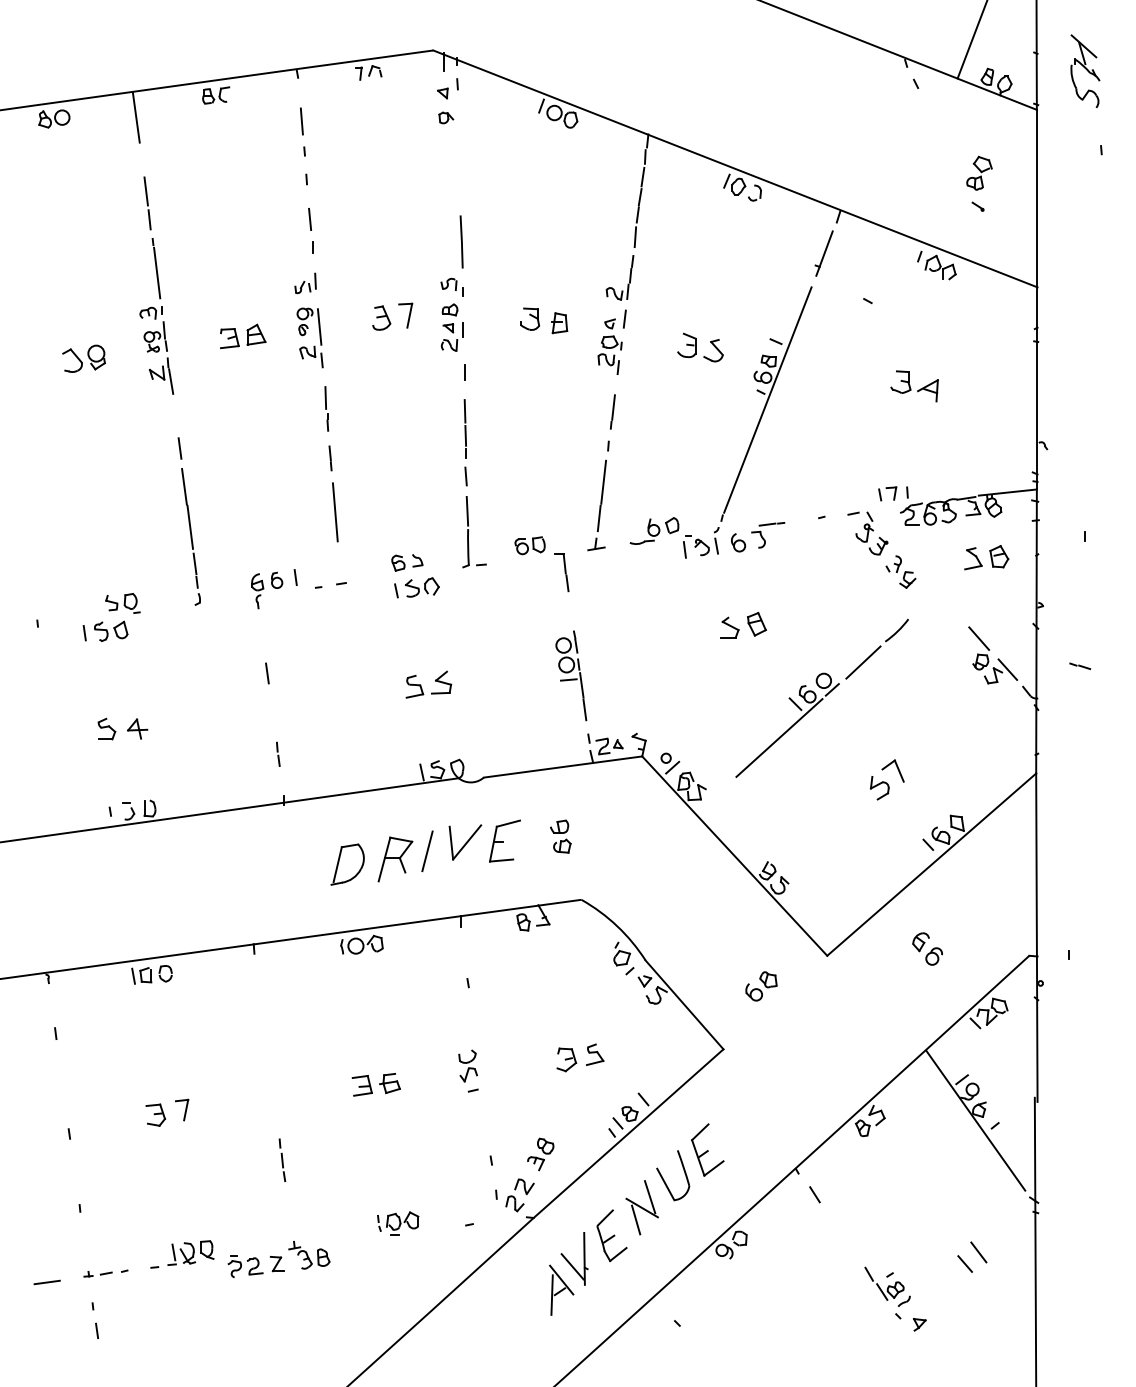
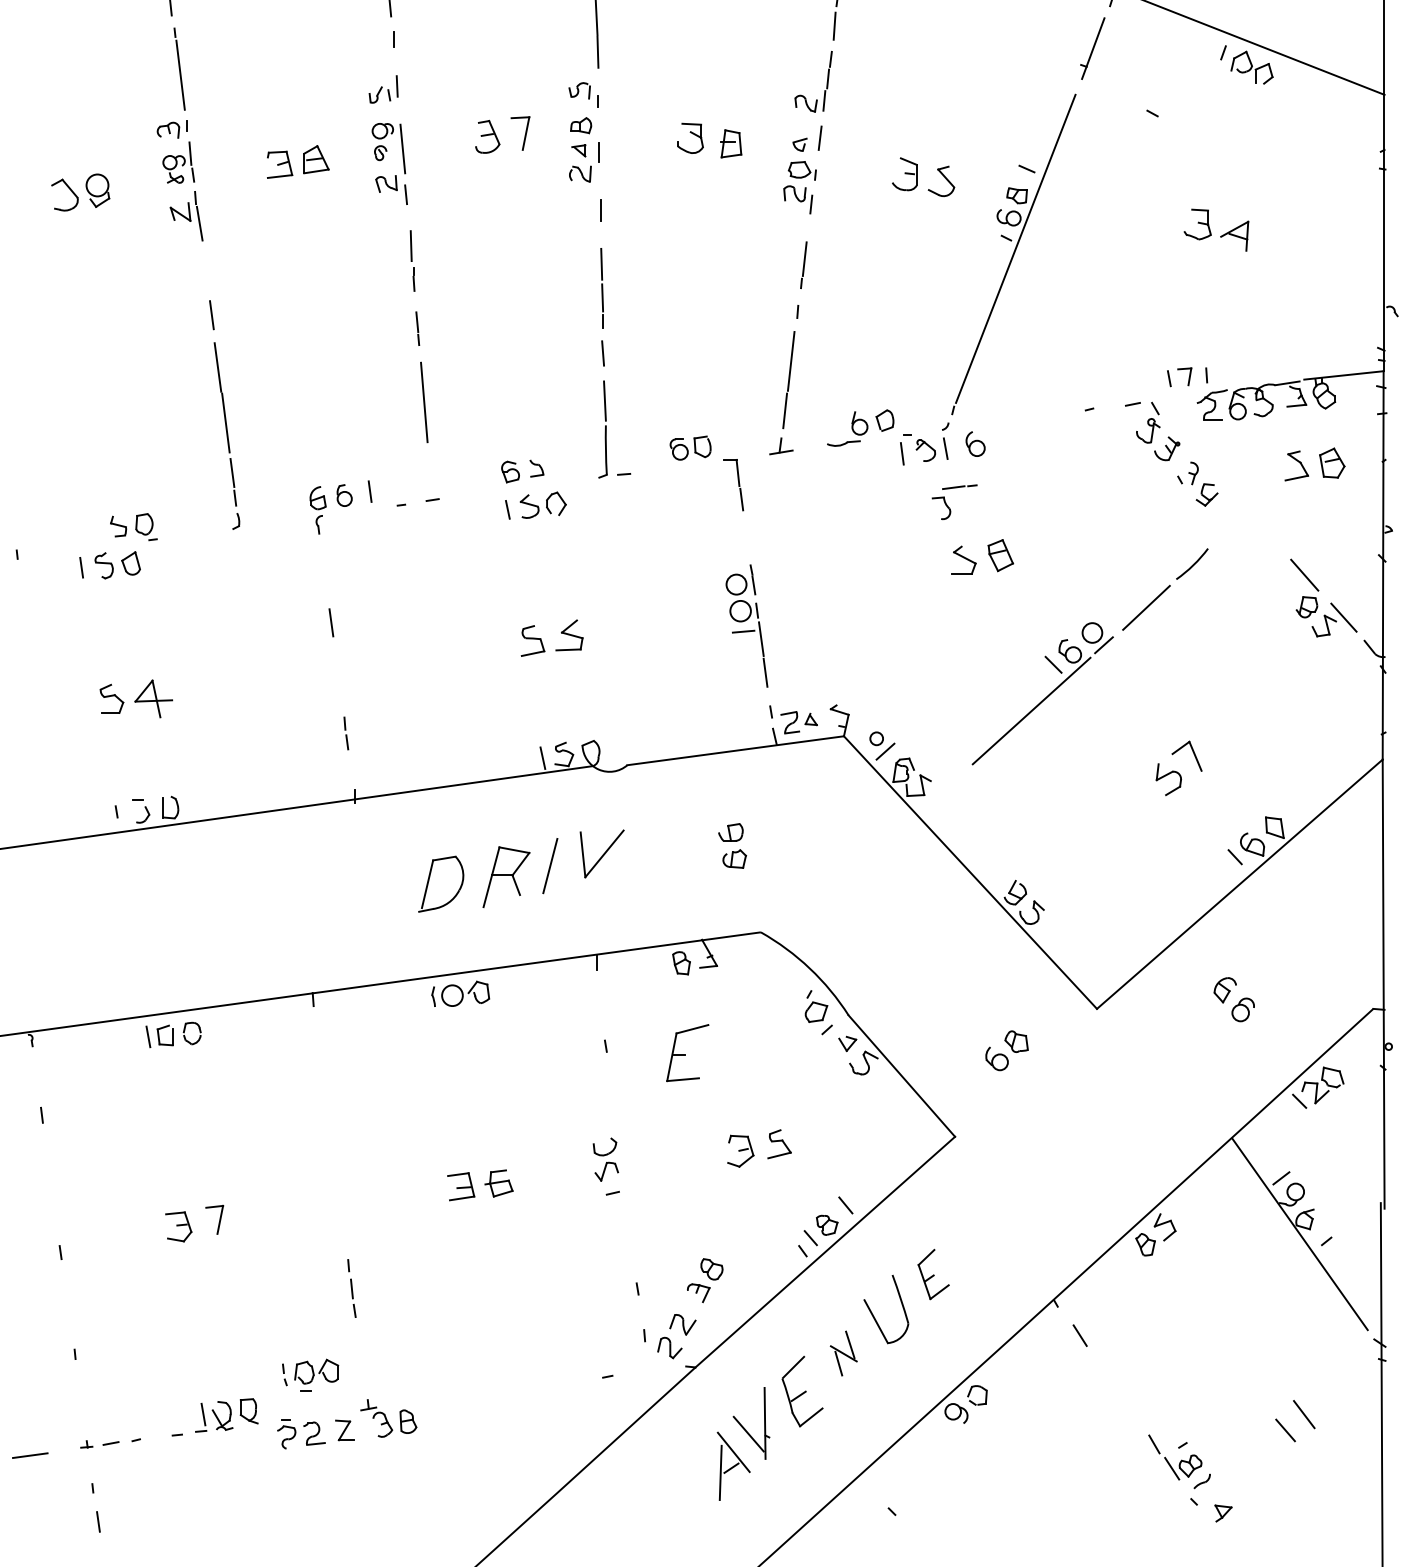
part: (768, 535) -> (955, 502), moved
part: (137, 728) -> (153, 698), size x1.4
part: (504, 840) -> (687, 1052), moved
part: (707, 1149) -> (933, 1273), size x0.7
part: (641, 1207) -> (842, 1353), size x0.6
part: (398, 1223) -> (311, 1374), moved

